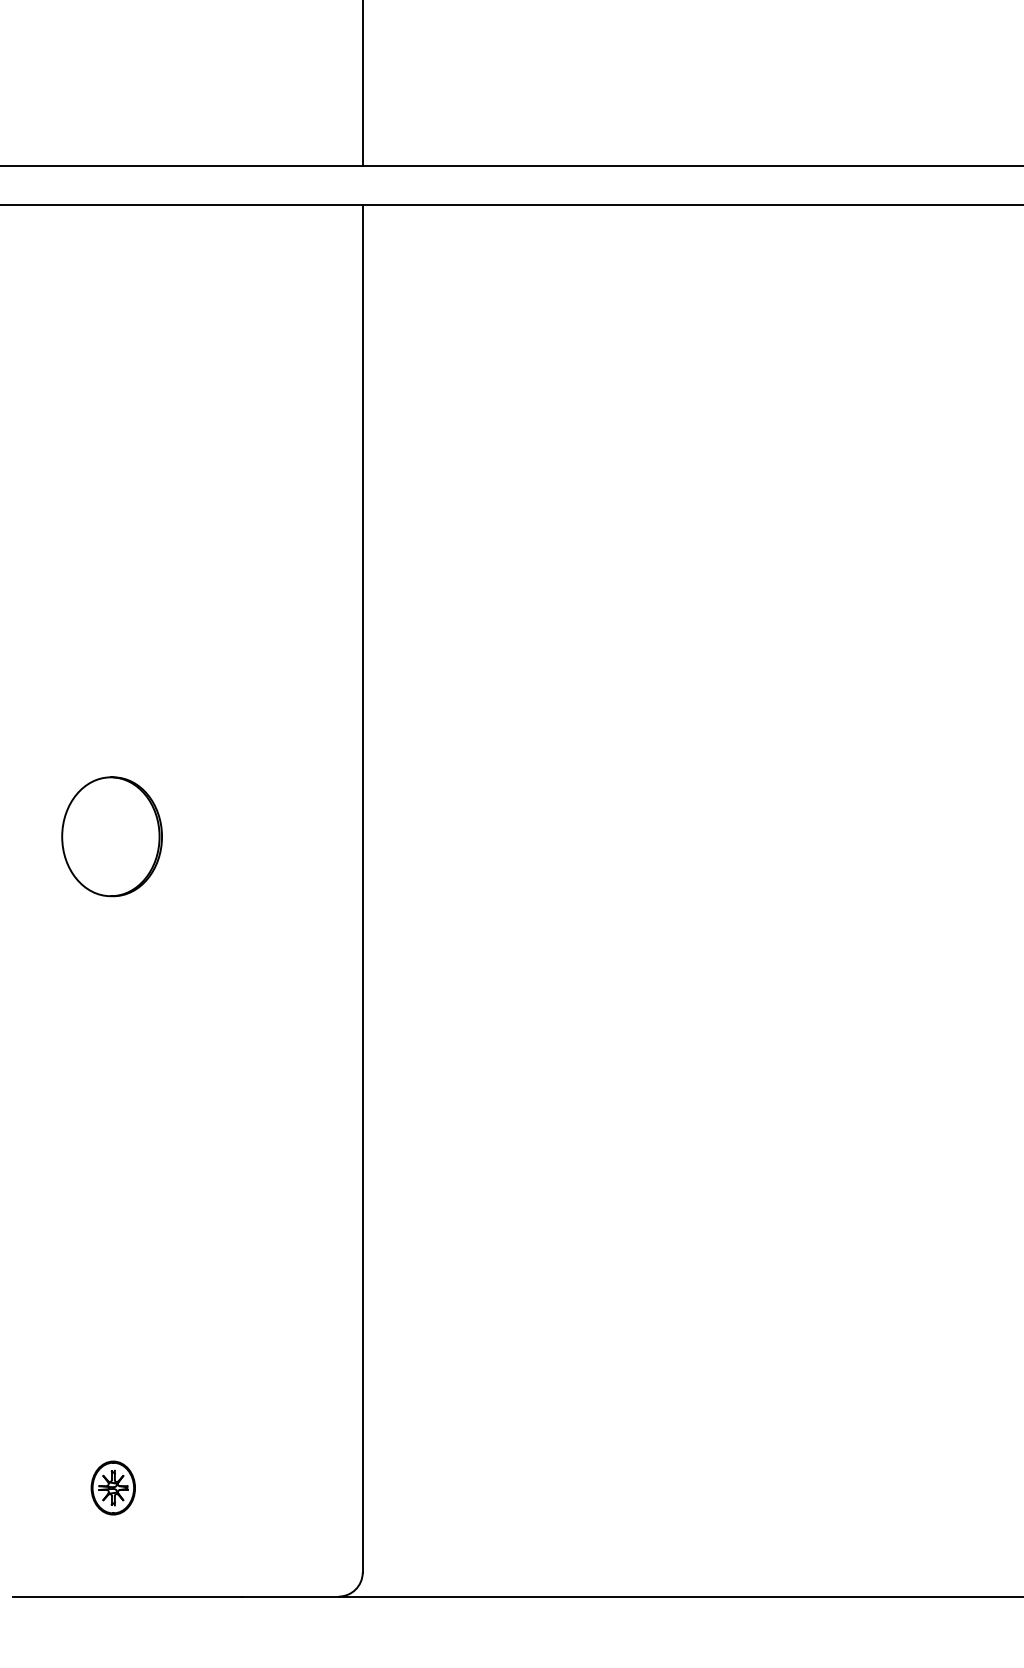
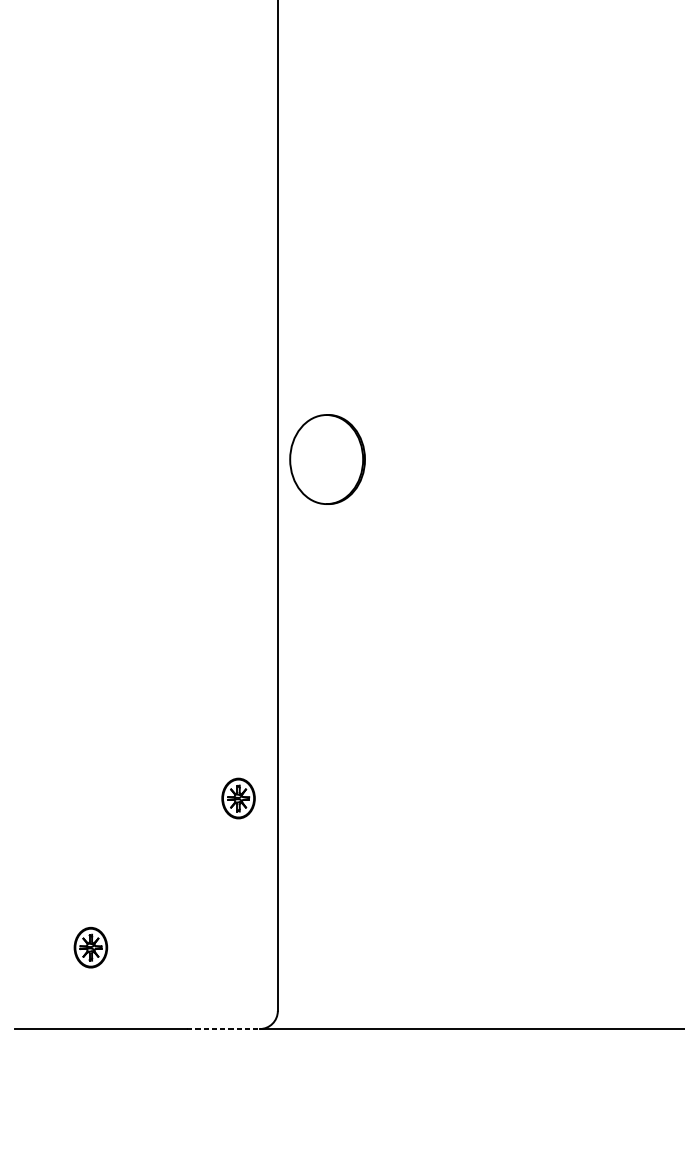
part: (111, 836) -> (327, 459), moved
part: (309, 1288) -> (237, 798), added
line: (290, 1596) -> (223, 1028), solid -> dashed

